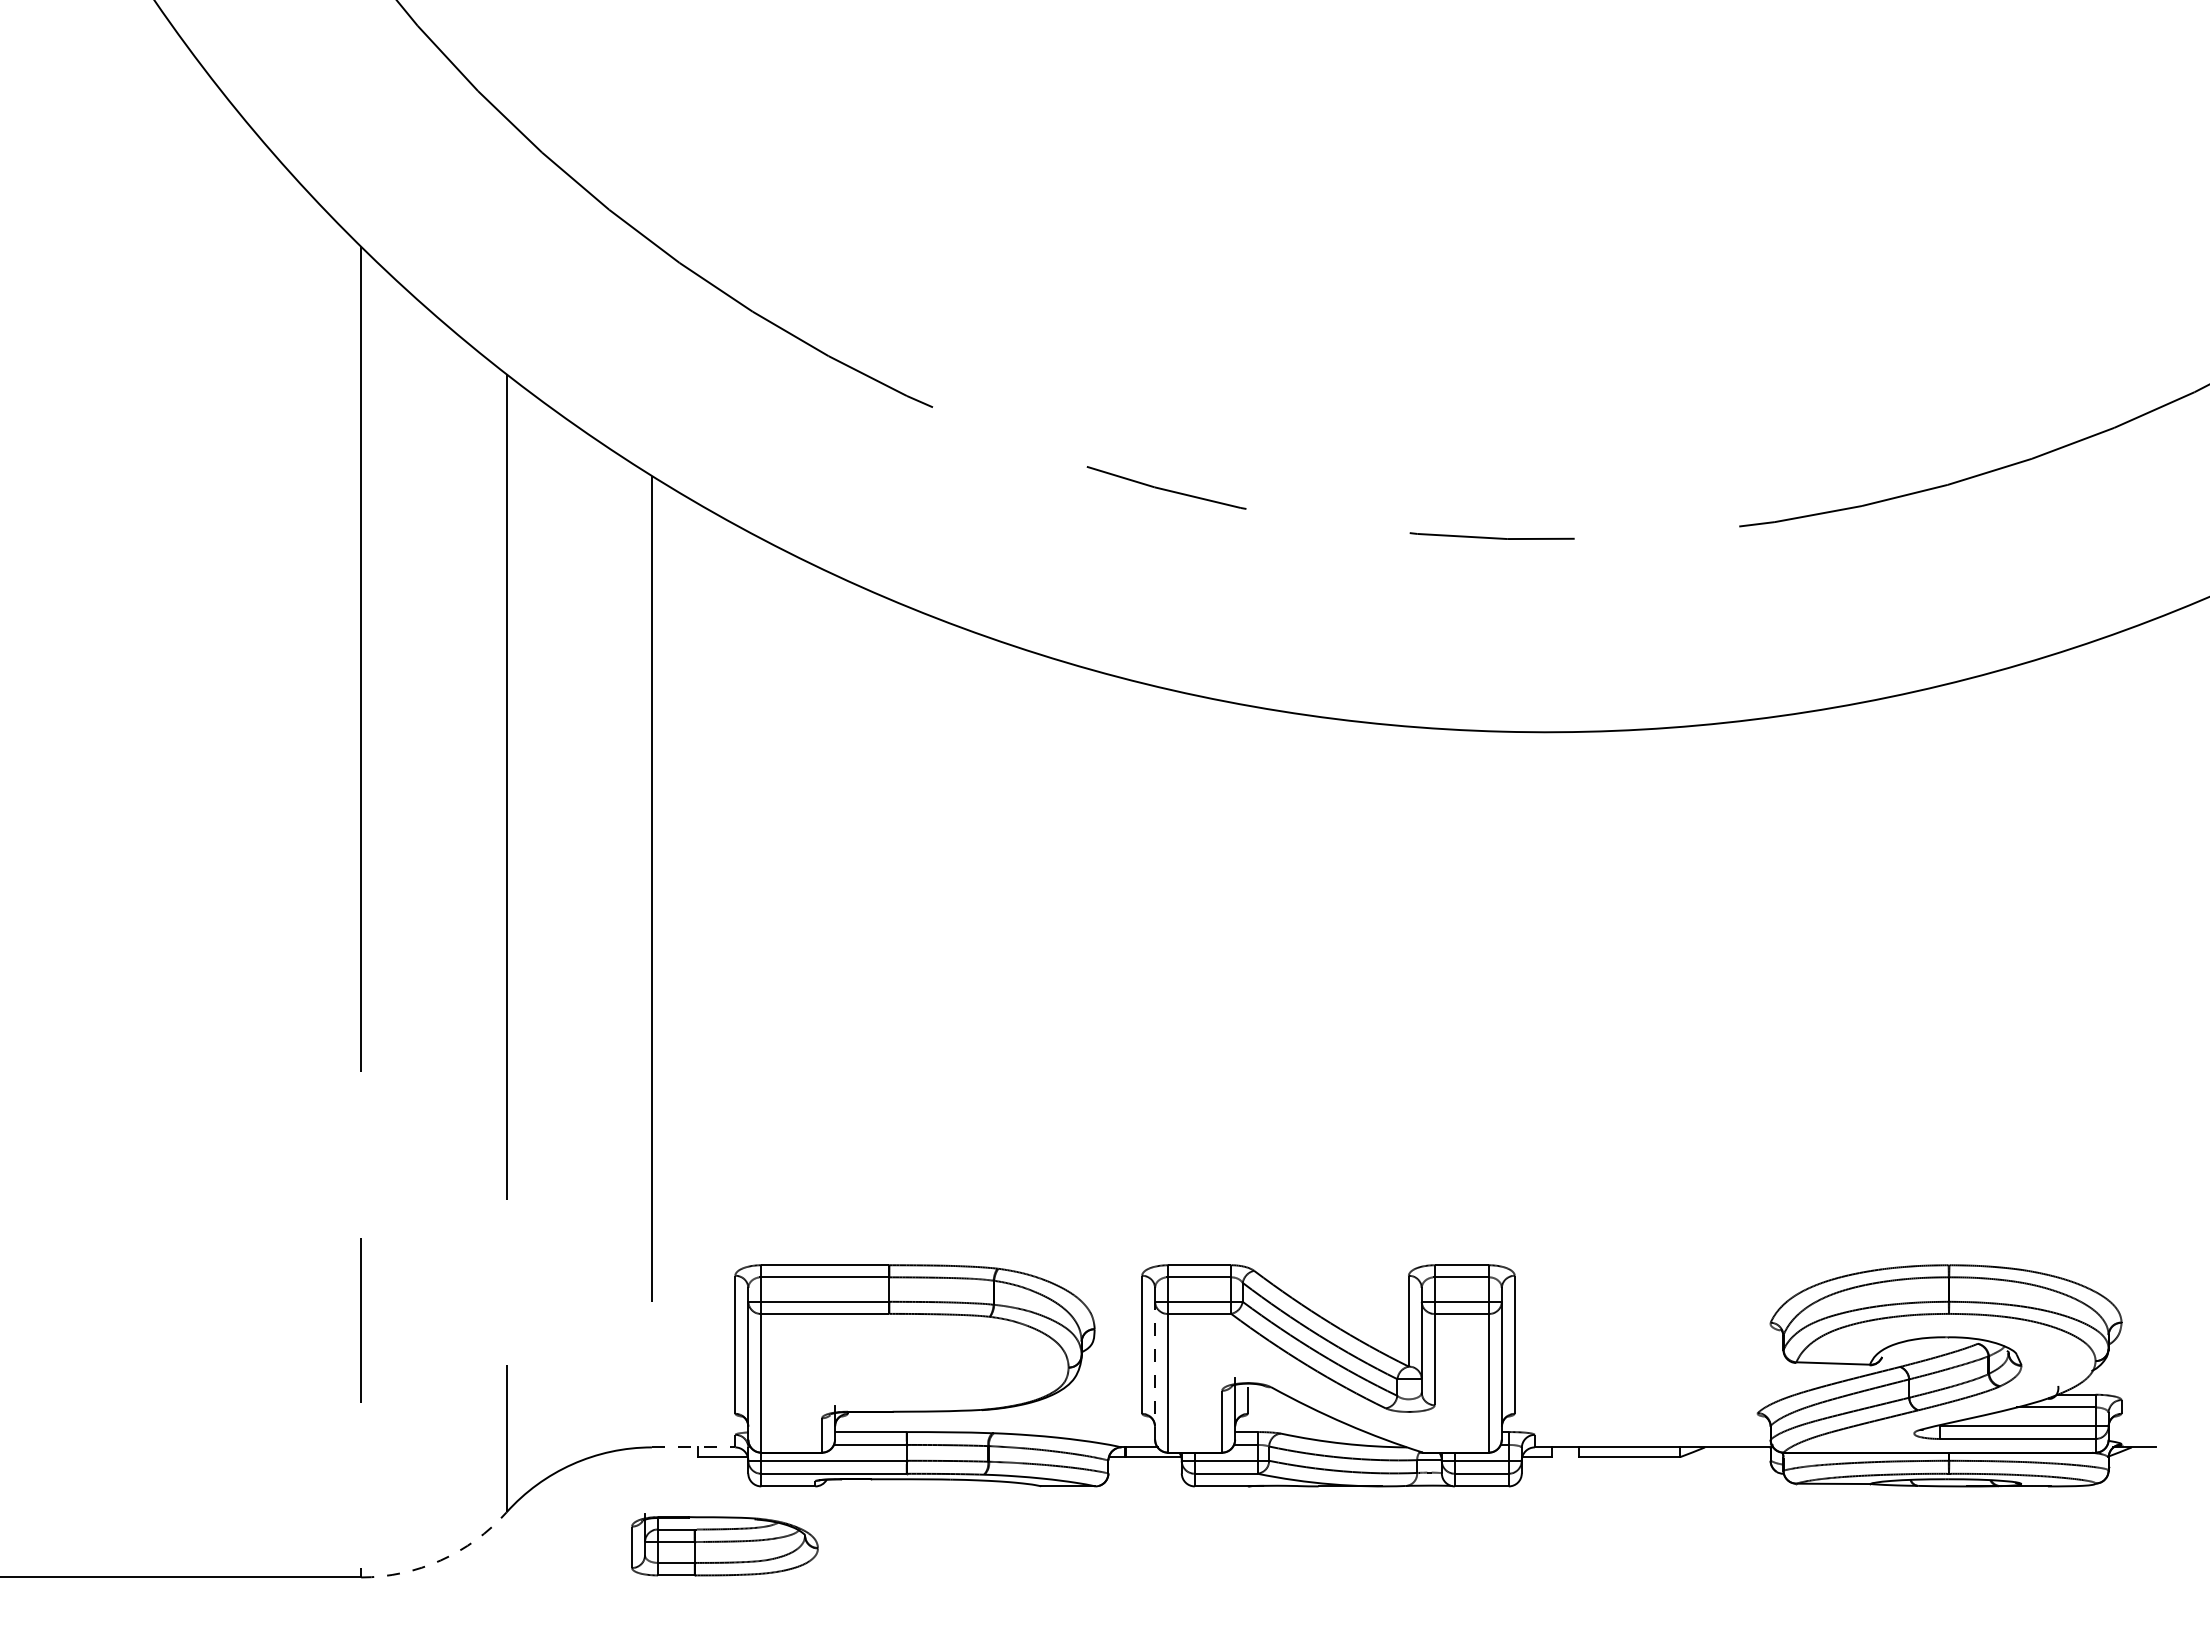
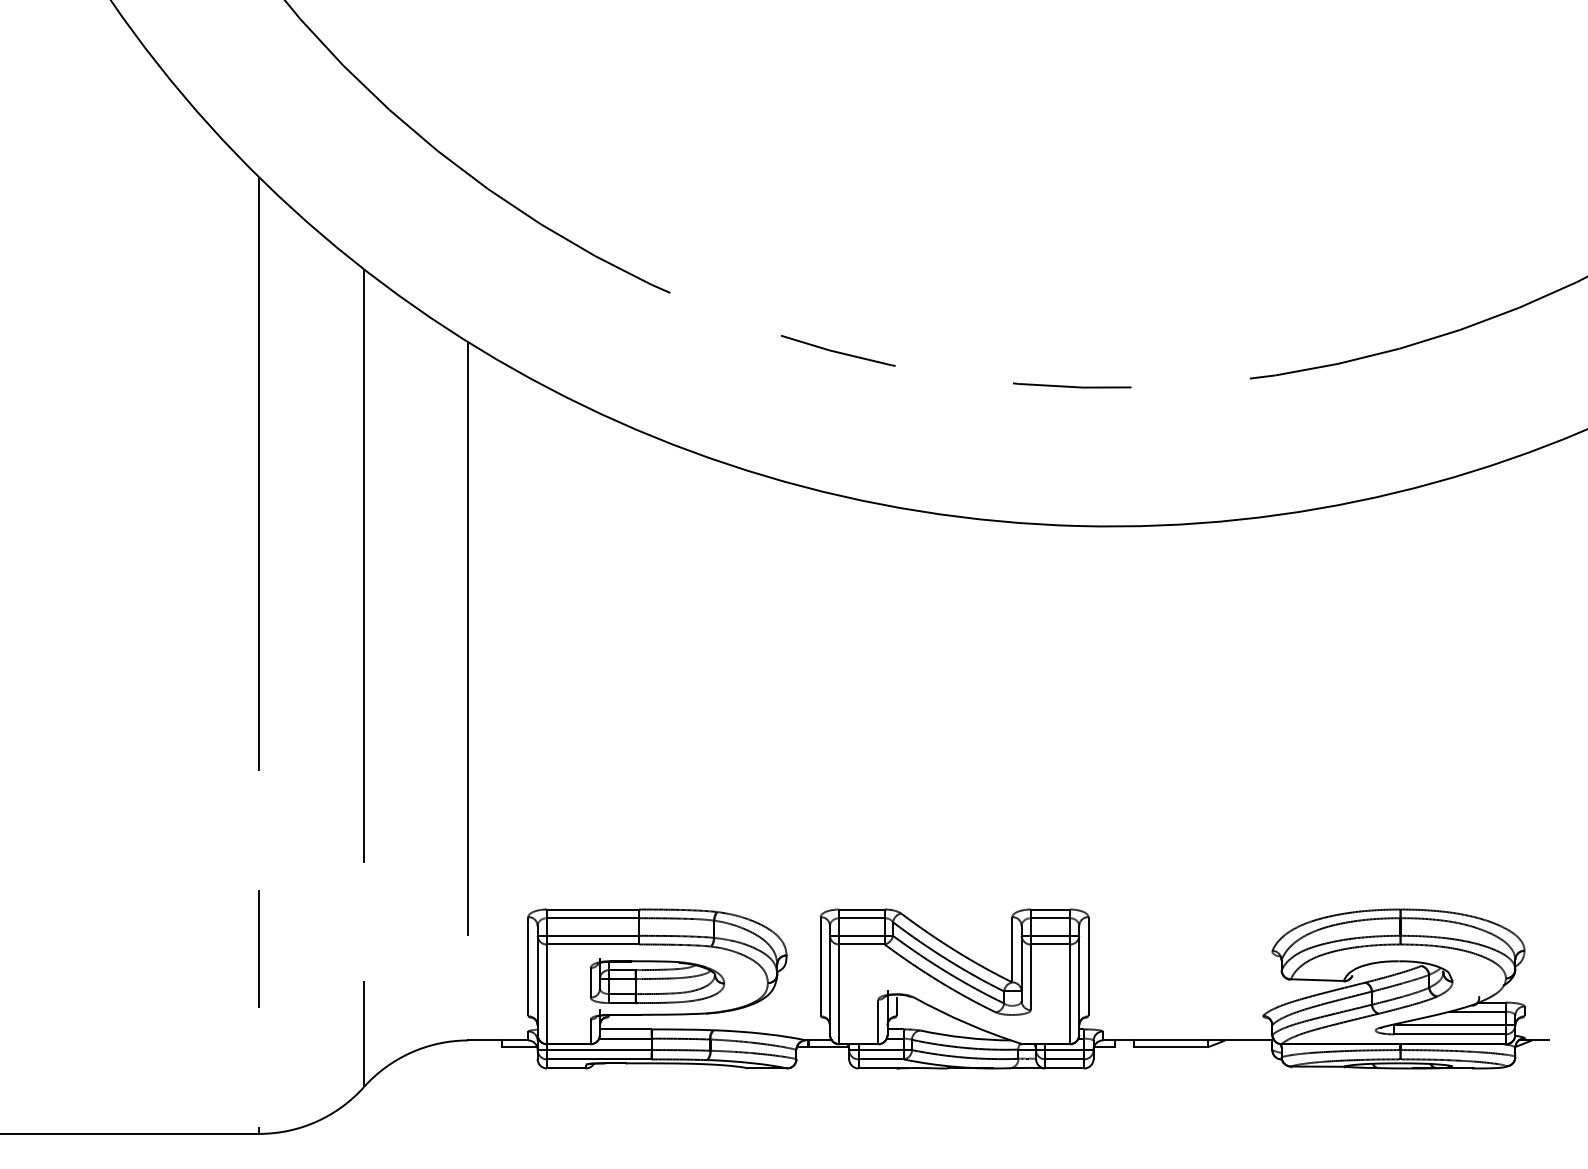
line: (1155, 1370) -> (830, 985), dashed -> solid
line: (693, 1447) -> (498, 1040), dashed -> solid
part: (724, 1544) -> (657, 980), moved
arc: (440, 1560) -> (316, 1121), dashed -> solid

